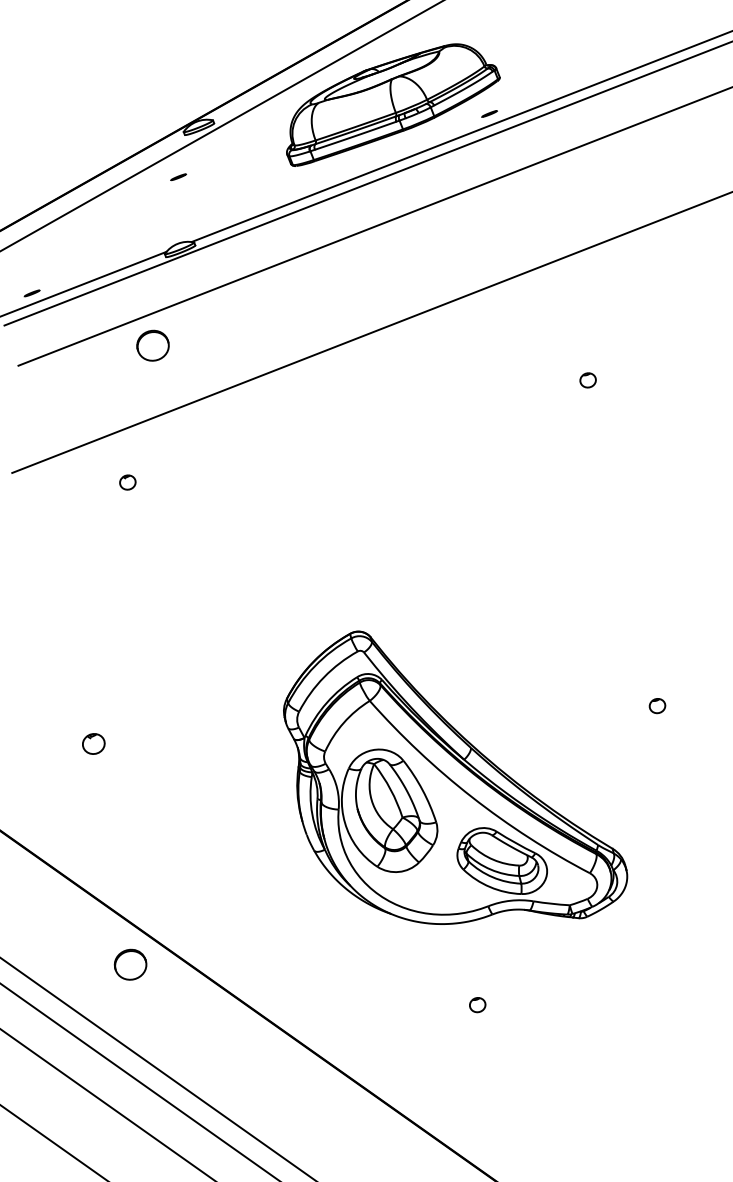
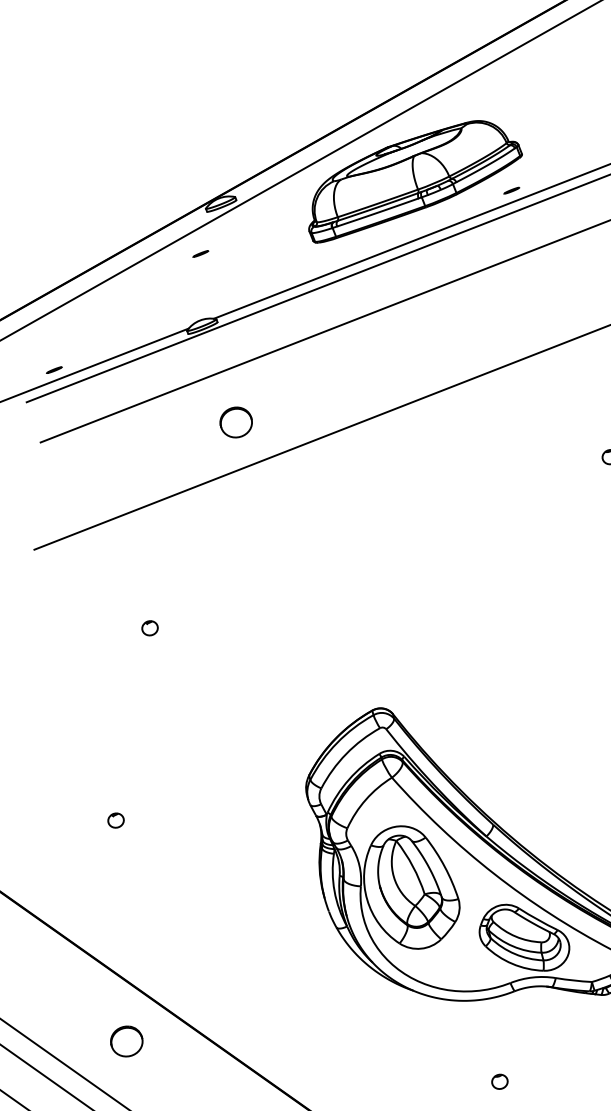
part: (152, 345) -> (235, 422), moved
part: (127, 482) -> (149, 628), moved
part: (93, 743) -> (115, 820), size x0.71
part: (130, 964) -> (126, 1041), moved

